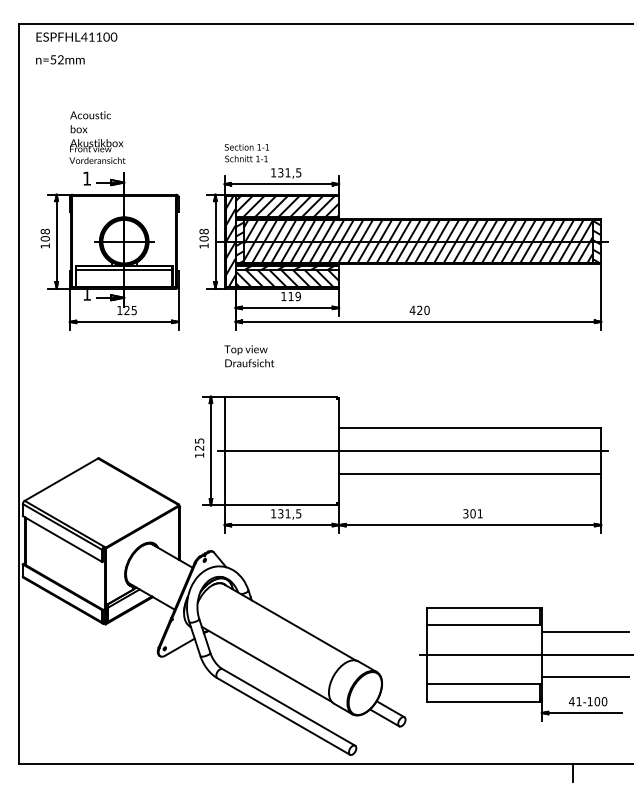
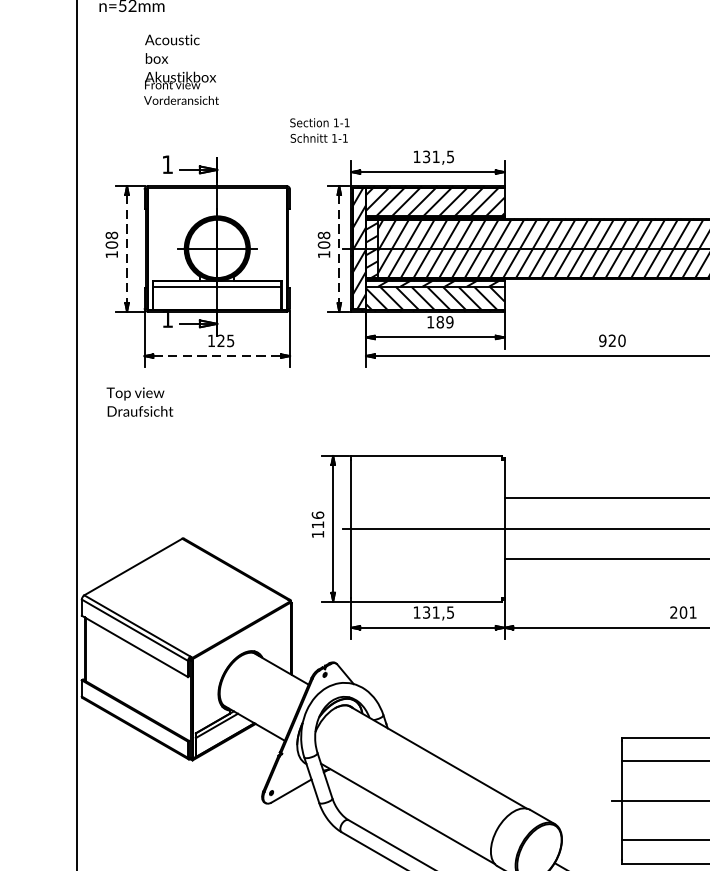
text: (97, 137) -> (181, 69), moved
text: (246, 153) -> (319, 131), moved
line: (56, 242) -> (126, 250), solid -> dashed
line: (215, 242) -> (339, 250), solid -> dashed
text: (290, 296) -> (439, 322), 119 -> 189
text: (412, 310) -> (602, 340), 420 -> 920
line: (124, 321) -> (217, 355), solid -> dashed
text: (249, 356) -> (140, 402), moved
text: (199, 444) -> (317, 519), 125 -> 116
text: (465, 513) -> (673, 612), 301 -> 201

